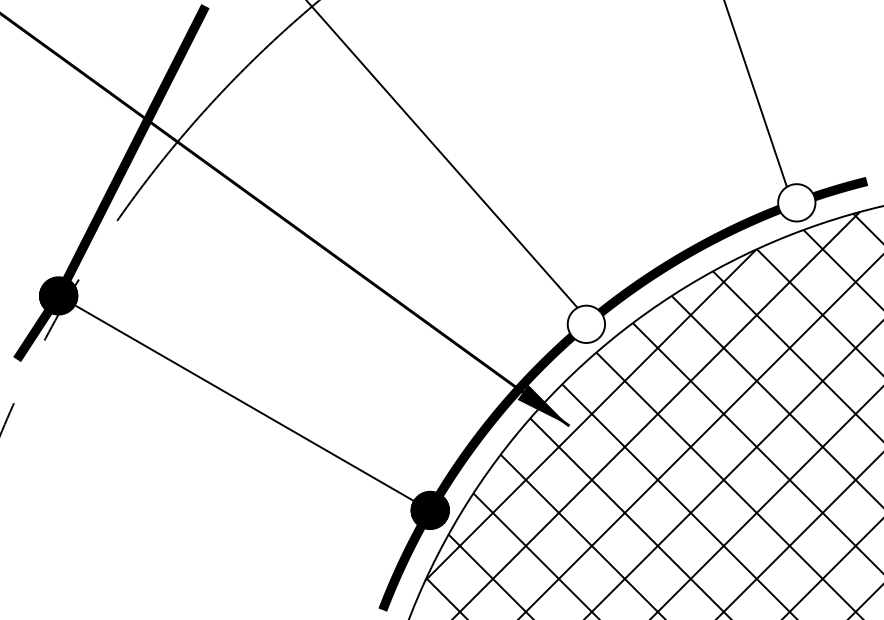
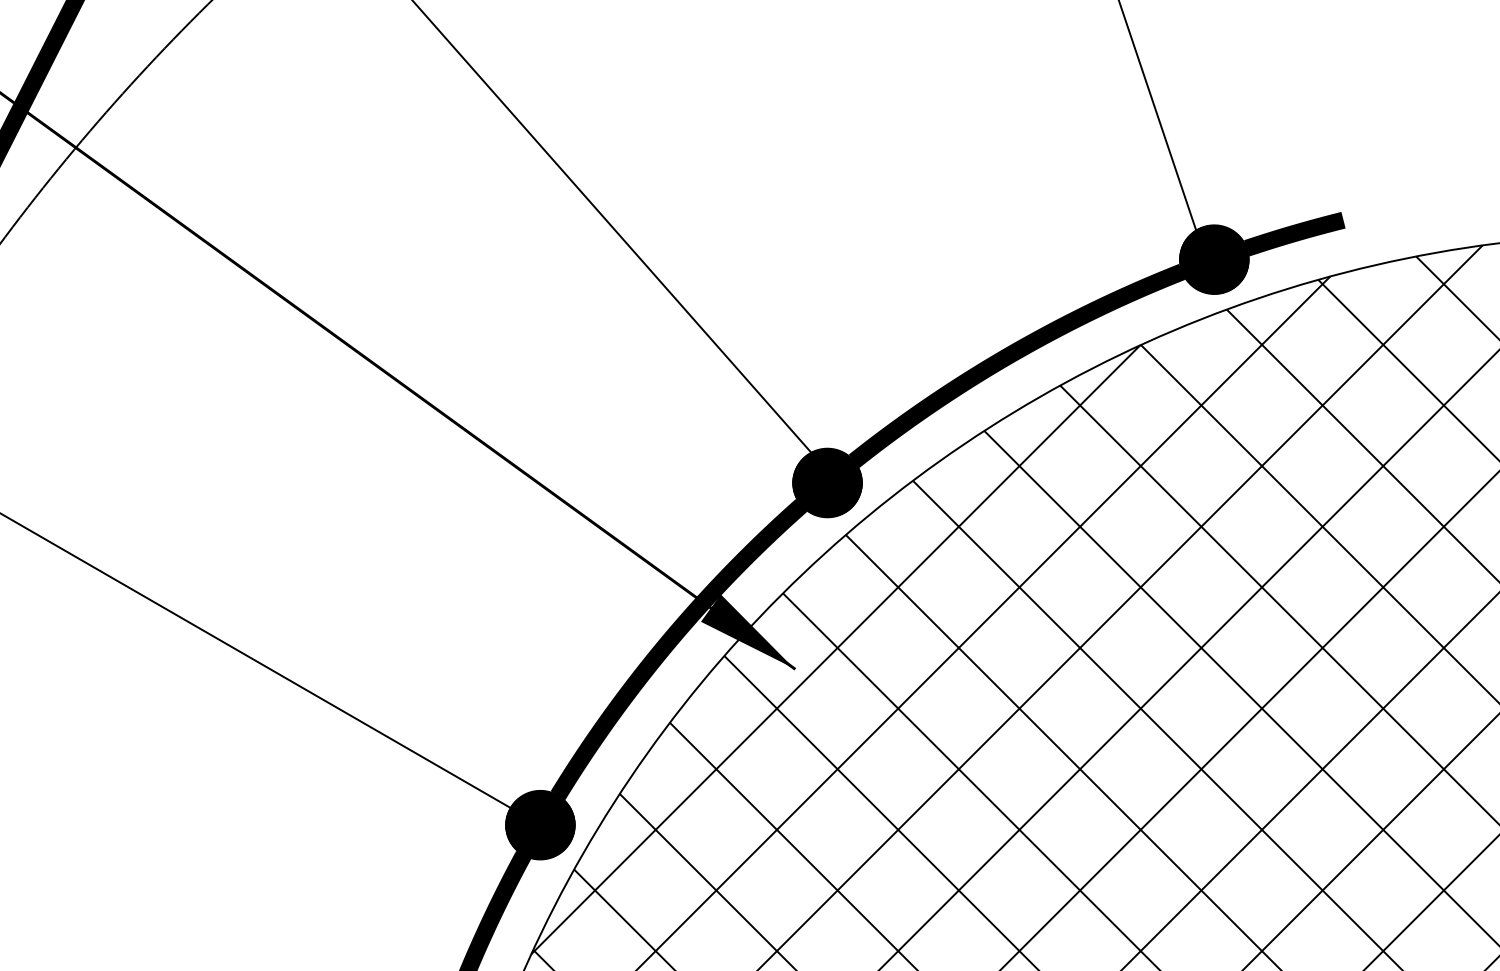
hatch: (796, 202) -> (1213, 259), added
hatch: (586, 323) -> (827, 481), added

